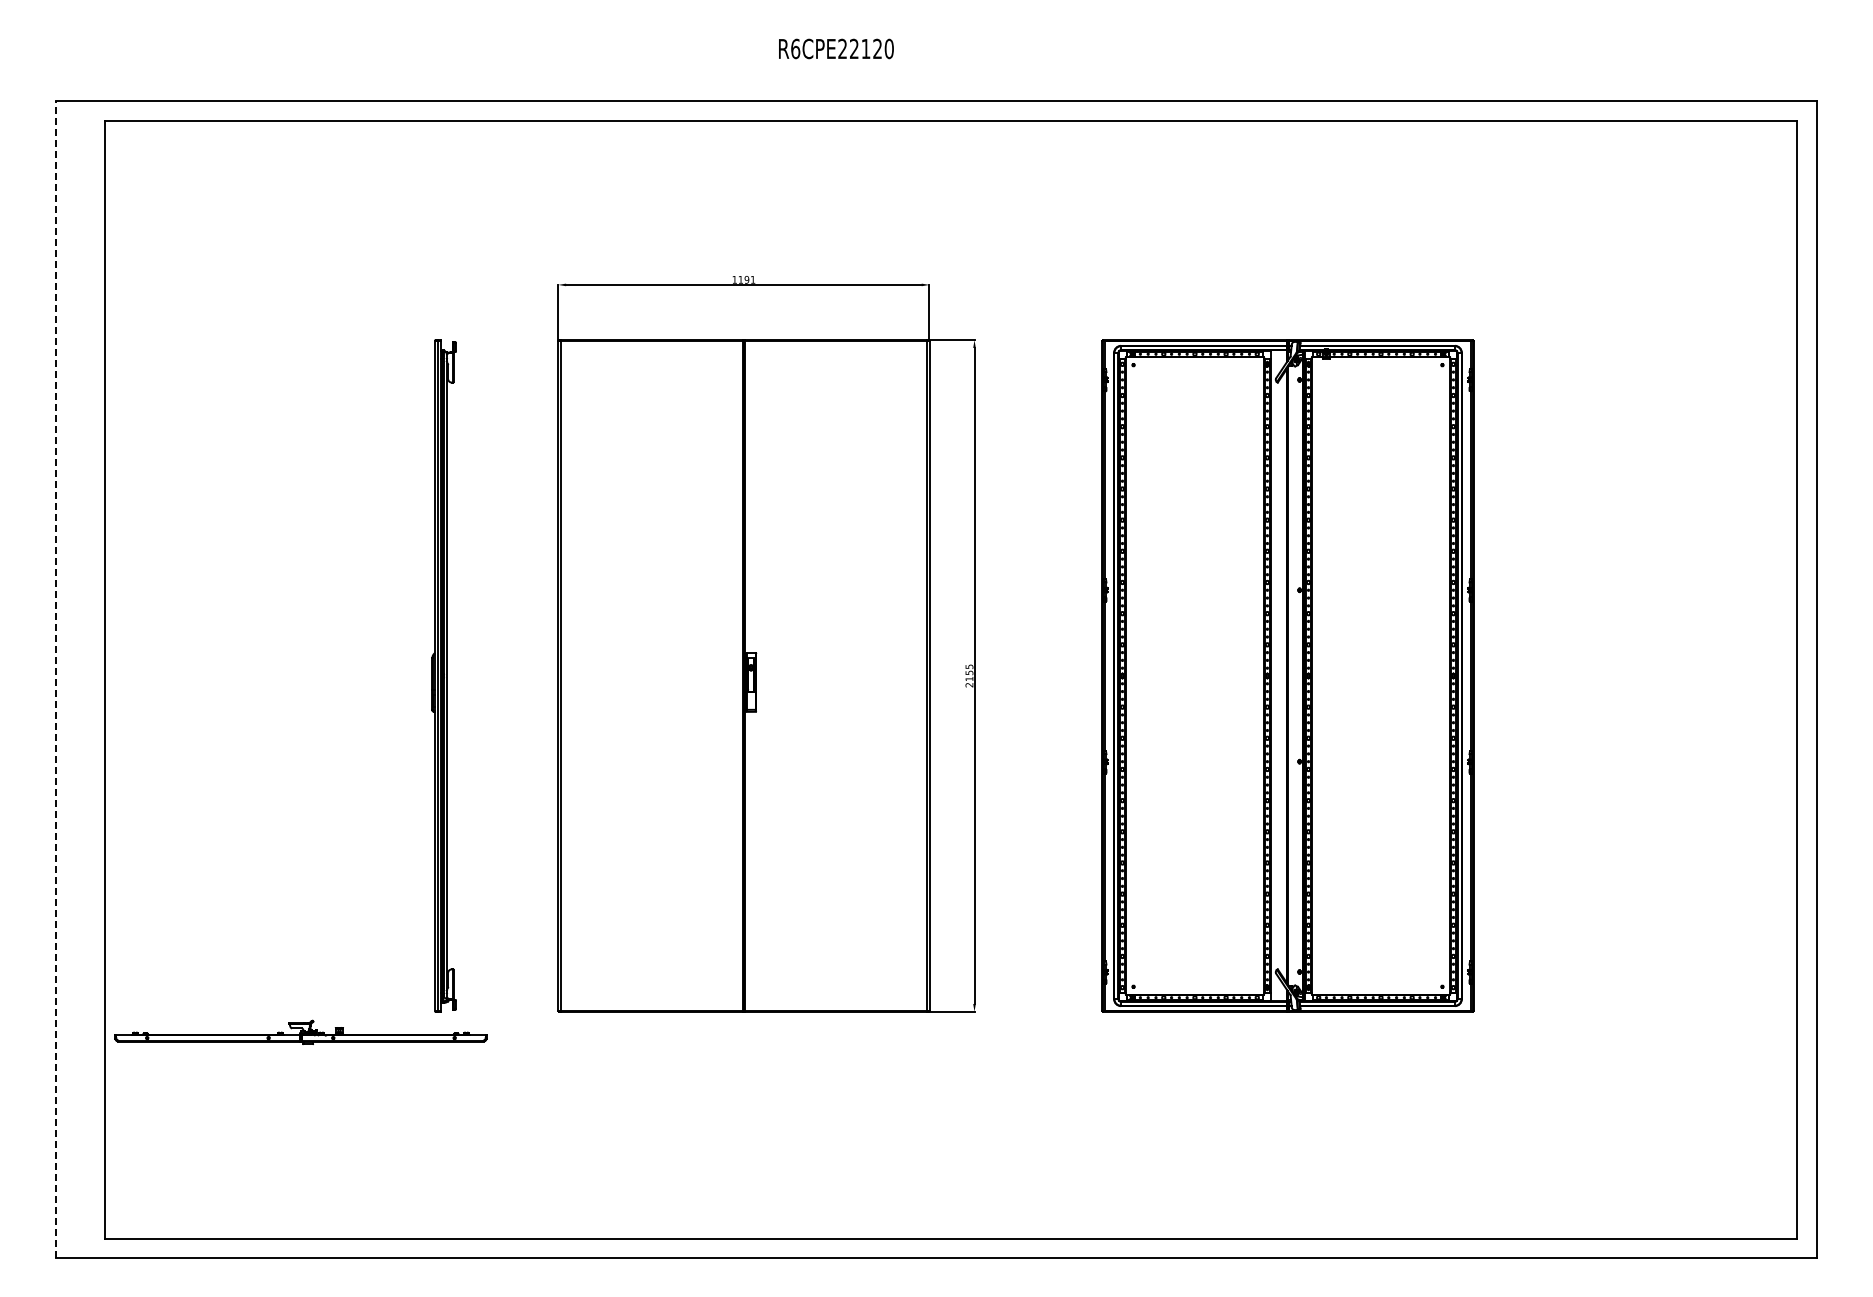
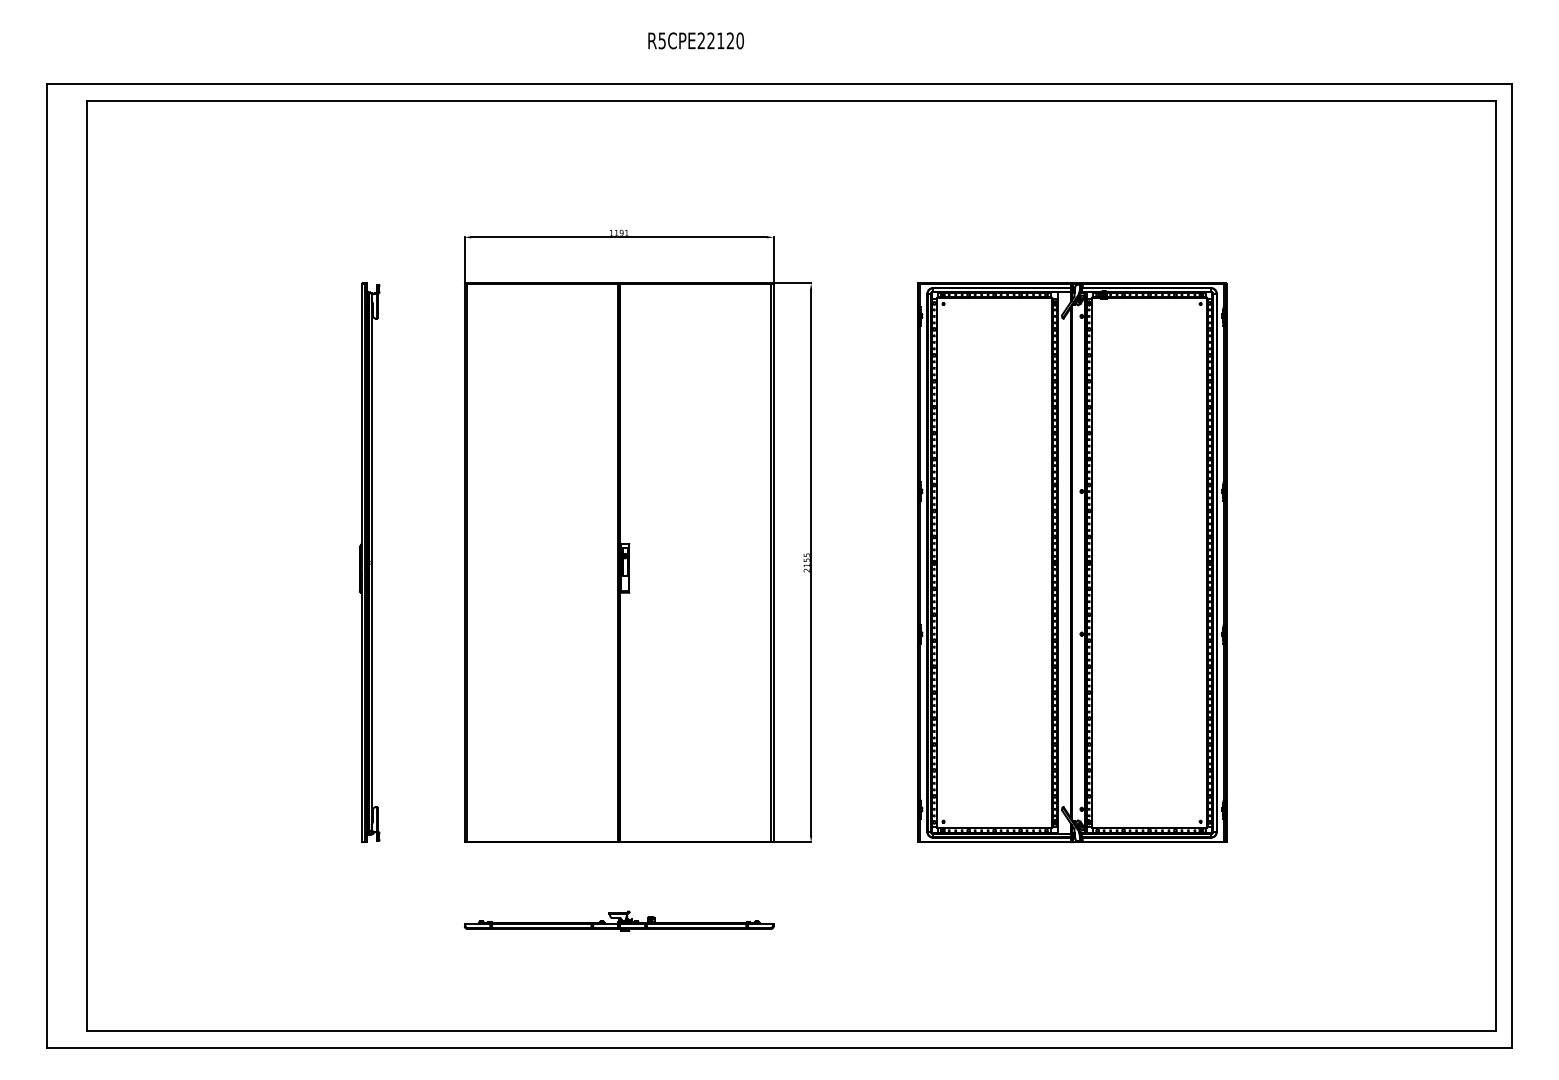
text: (795, 48) -> (662, 40), R6CPE22120 -> R5CPE22120
line: (56, 679) -> (46, 565), dashed -> solid
part: (300, 1031) -> (618, 920), moved

